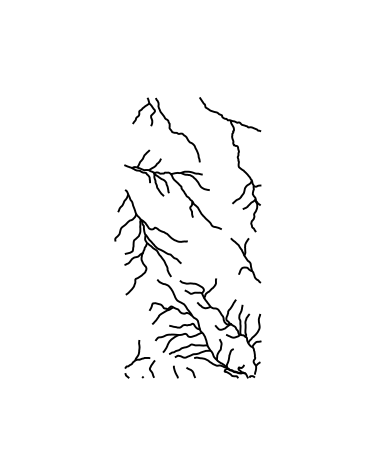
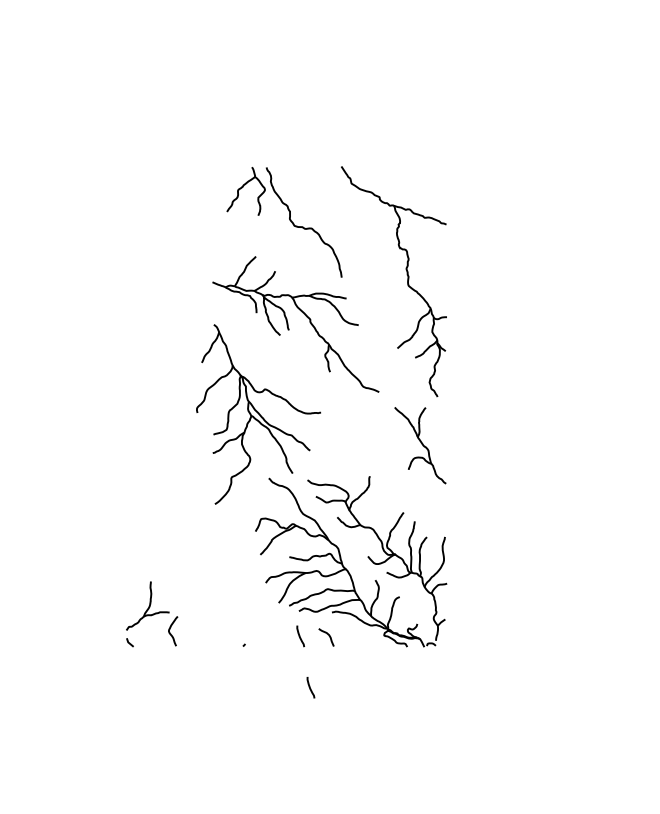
part: (139, 359) -> (151, 614), moved
curve: (181, 401) -> (310, 686), added

